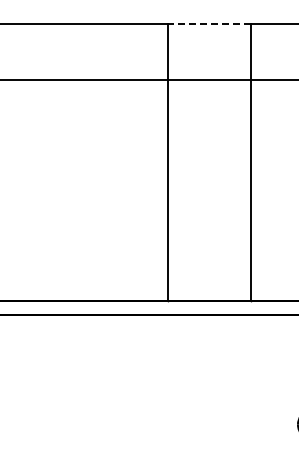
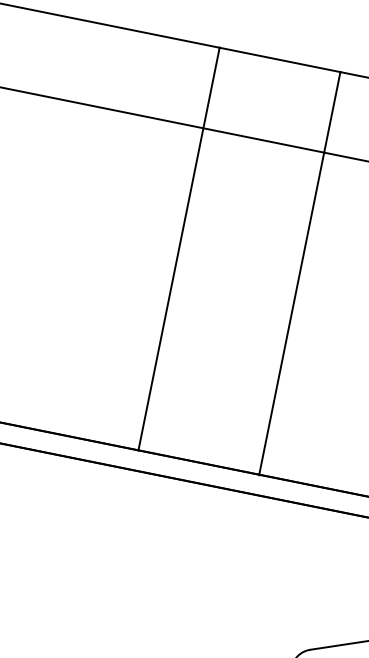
line: (209, 24) -> (280, 60), dashed -> solid

